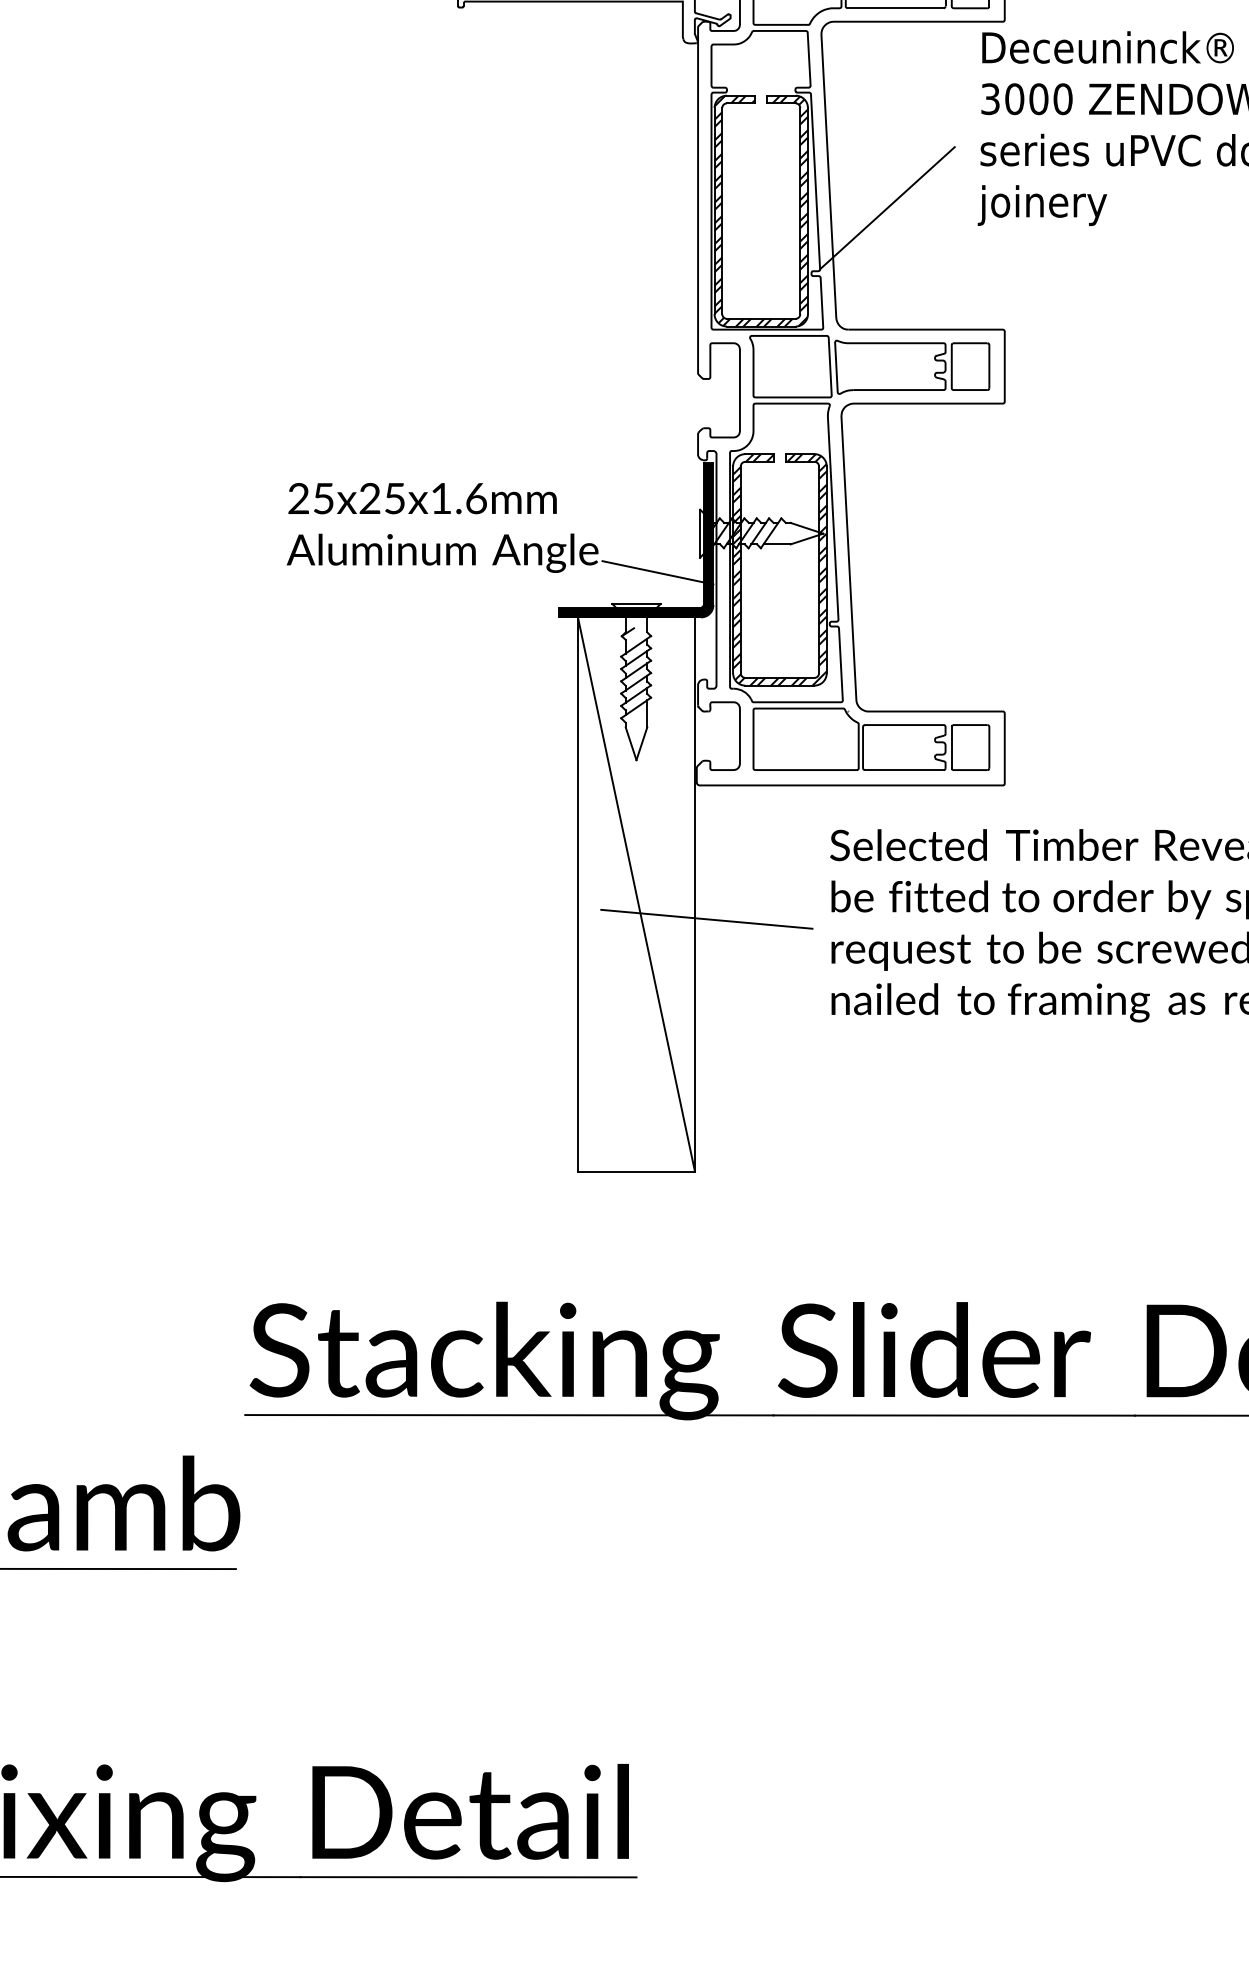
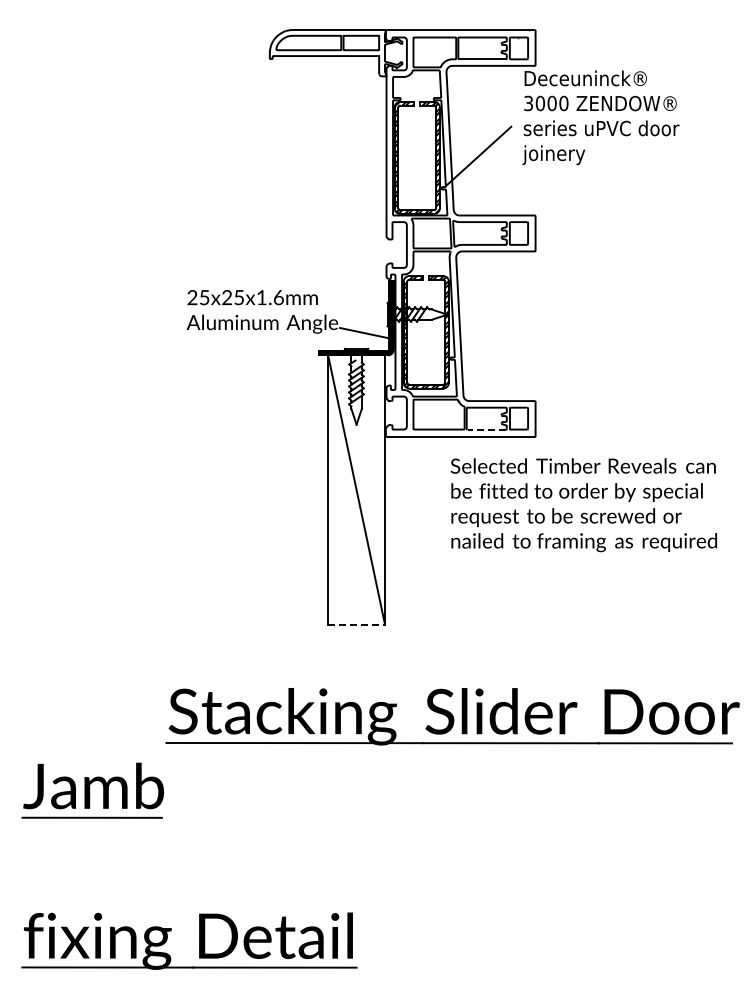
line: (903, 769) -> (486, 429), solid -> dashed
line: (706, 918) -> (390, 501), removed
line: (638, 1171) -> (357, 624), solid -> dashed

